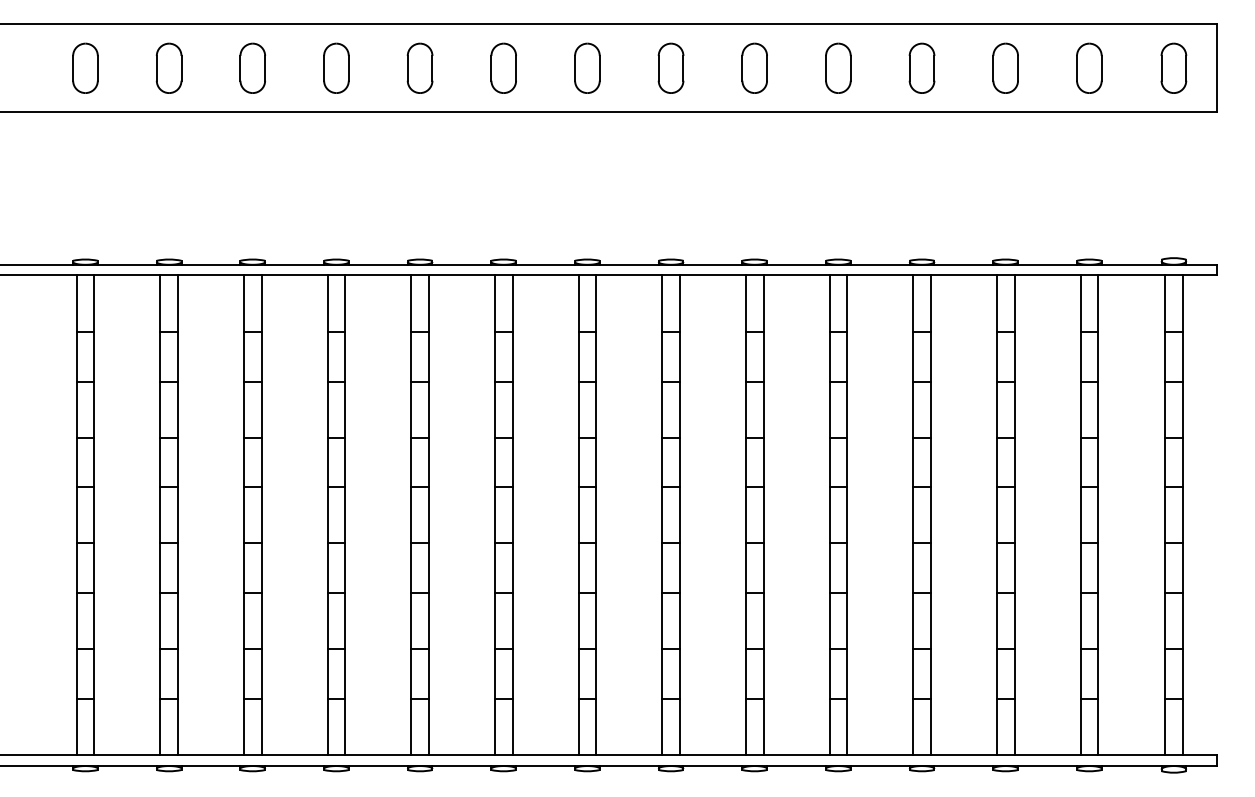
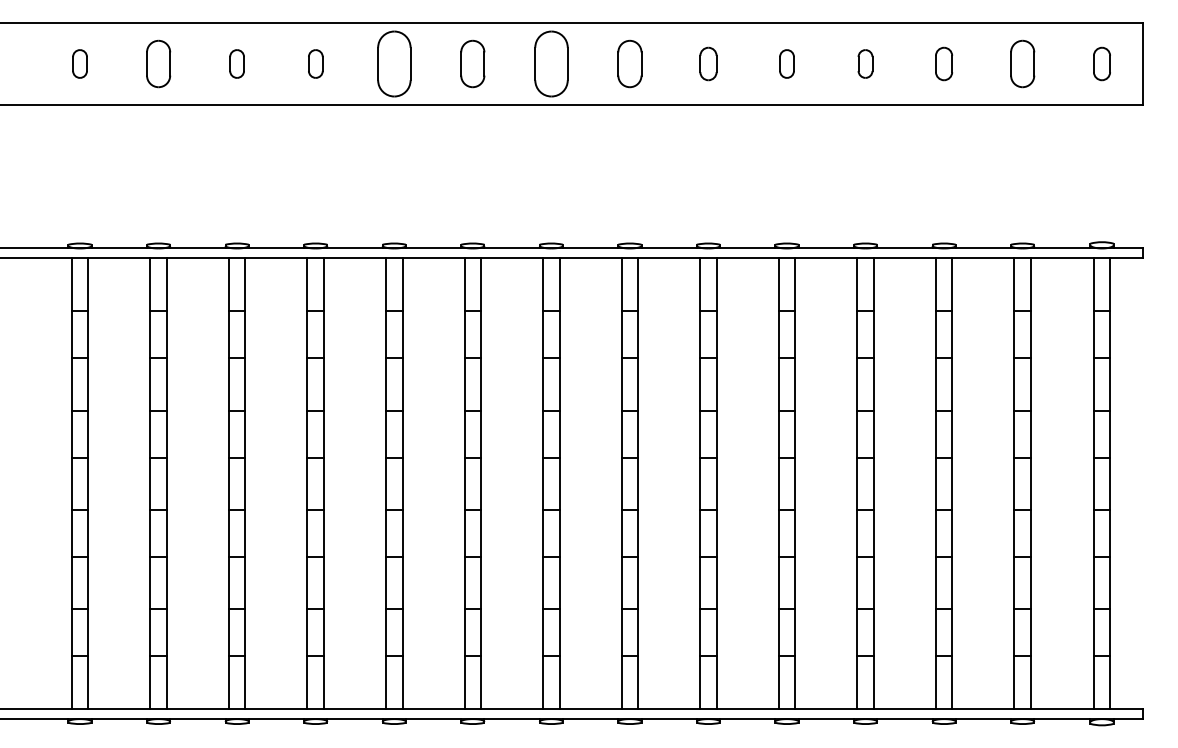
part: (84, 67) -> (79, 63), size x0.6
part: (252, 67) -> (236, 63), size x0.6
part: (336, 67) -> (315, 63), size x0.6
part: (419, 67) -> (393, 63), size x1.4
part: (586, 67) -> (550, 63), size x1.4
part: (754, 67) -> (708, 63), size x0.7
part: (837, 67) -> (786, 63), size x0.6
part: (921, 67) -> (865, 63), size x0.6
part: (1005, 67) -> (943, 63), size x0.7
part: (1173, 67) -> (1101, 63), size x0.7

